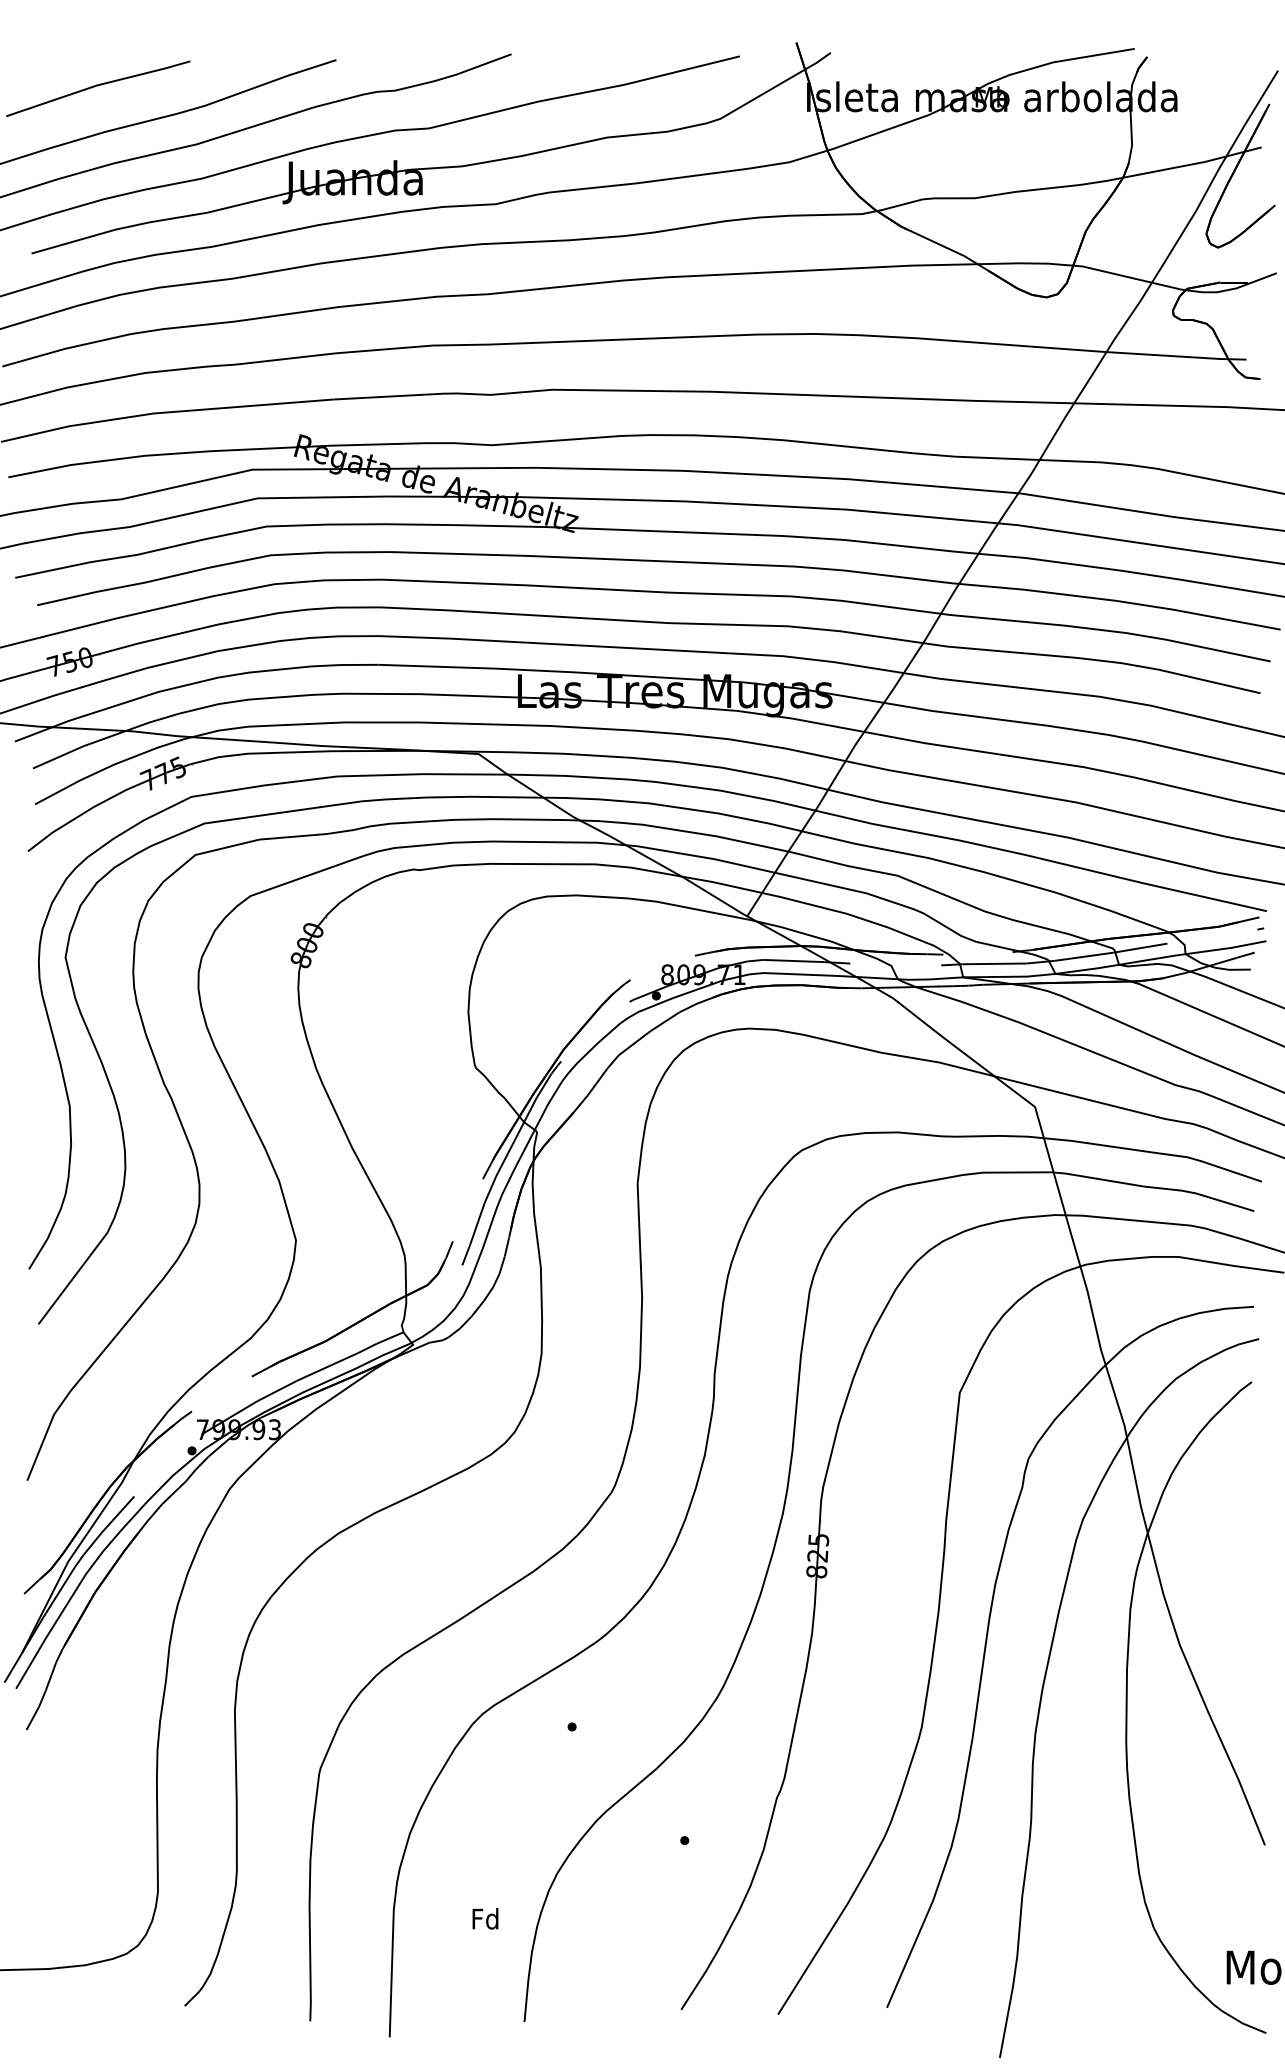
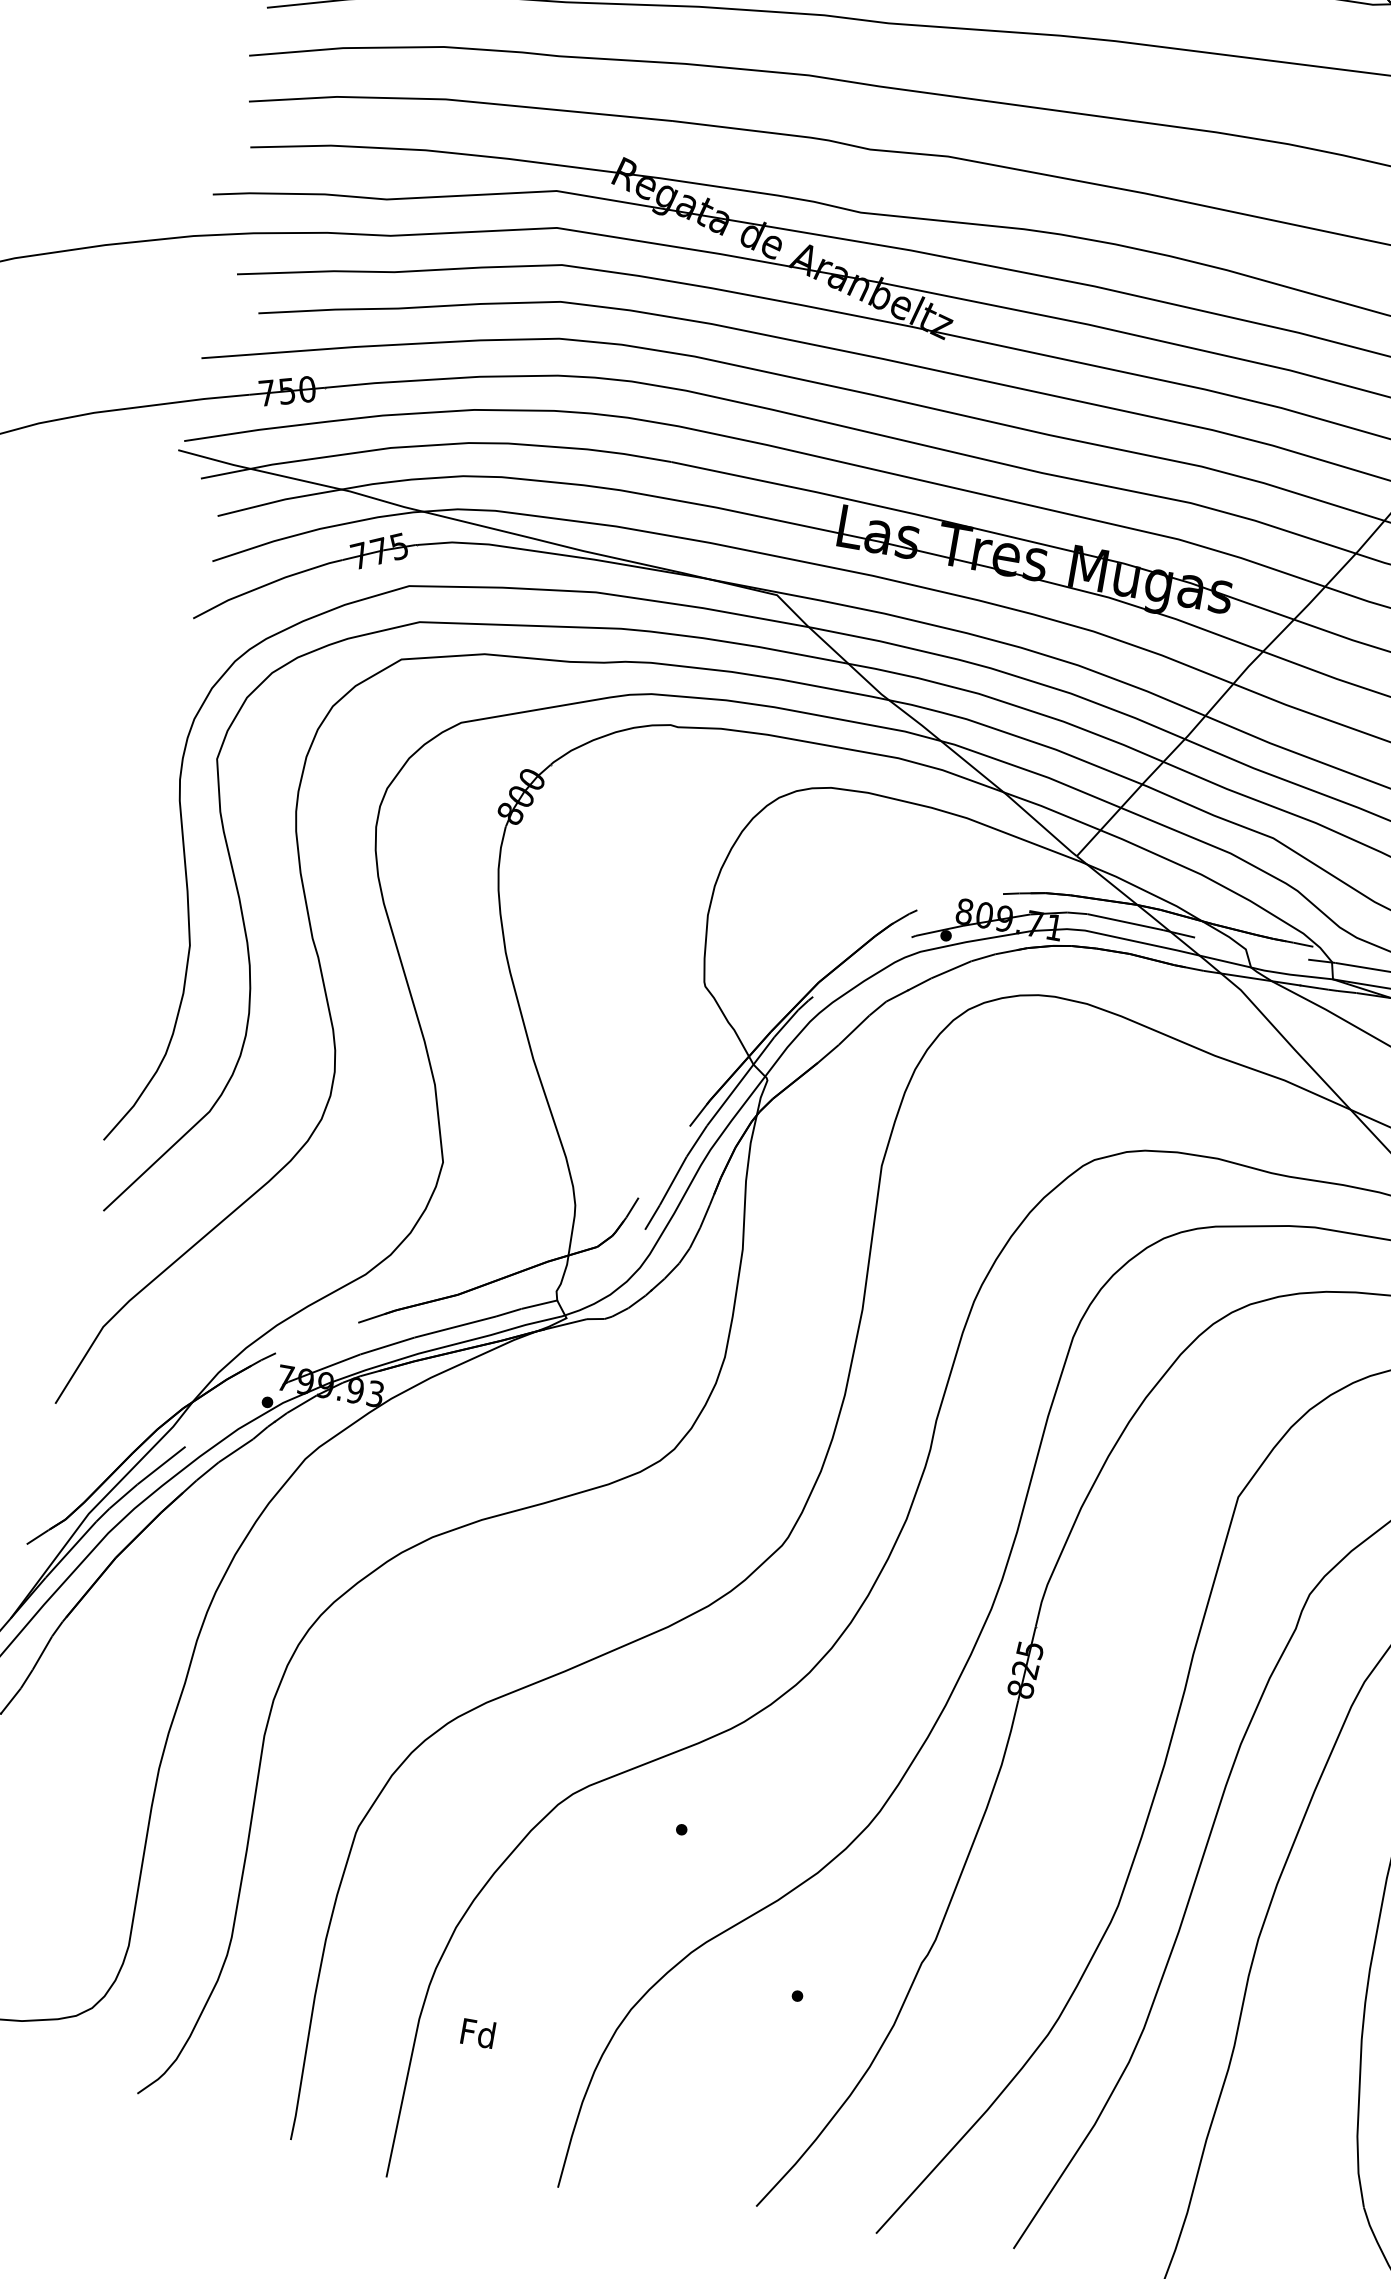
text: (485, 1918) -> (478, 2032), moved

